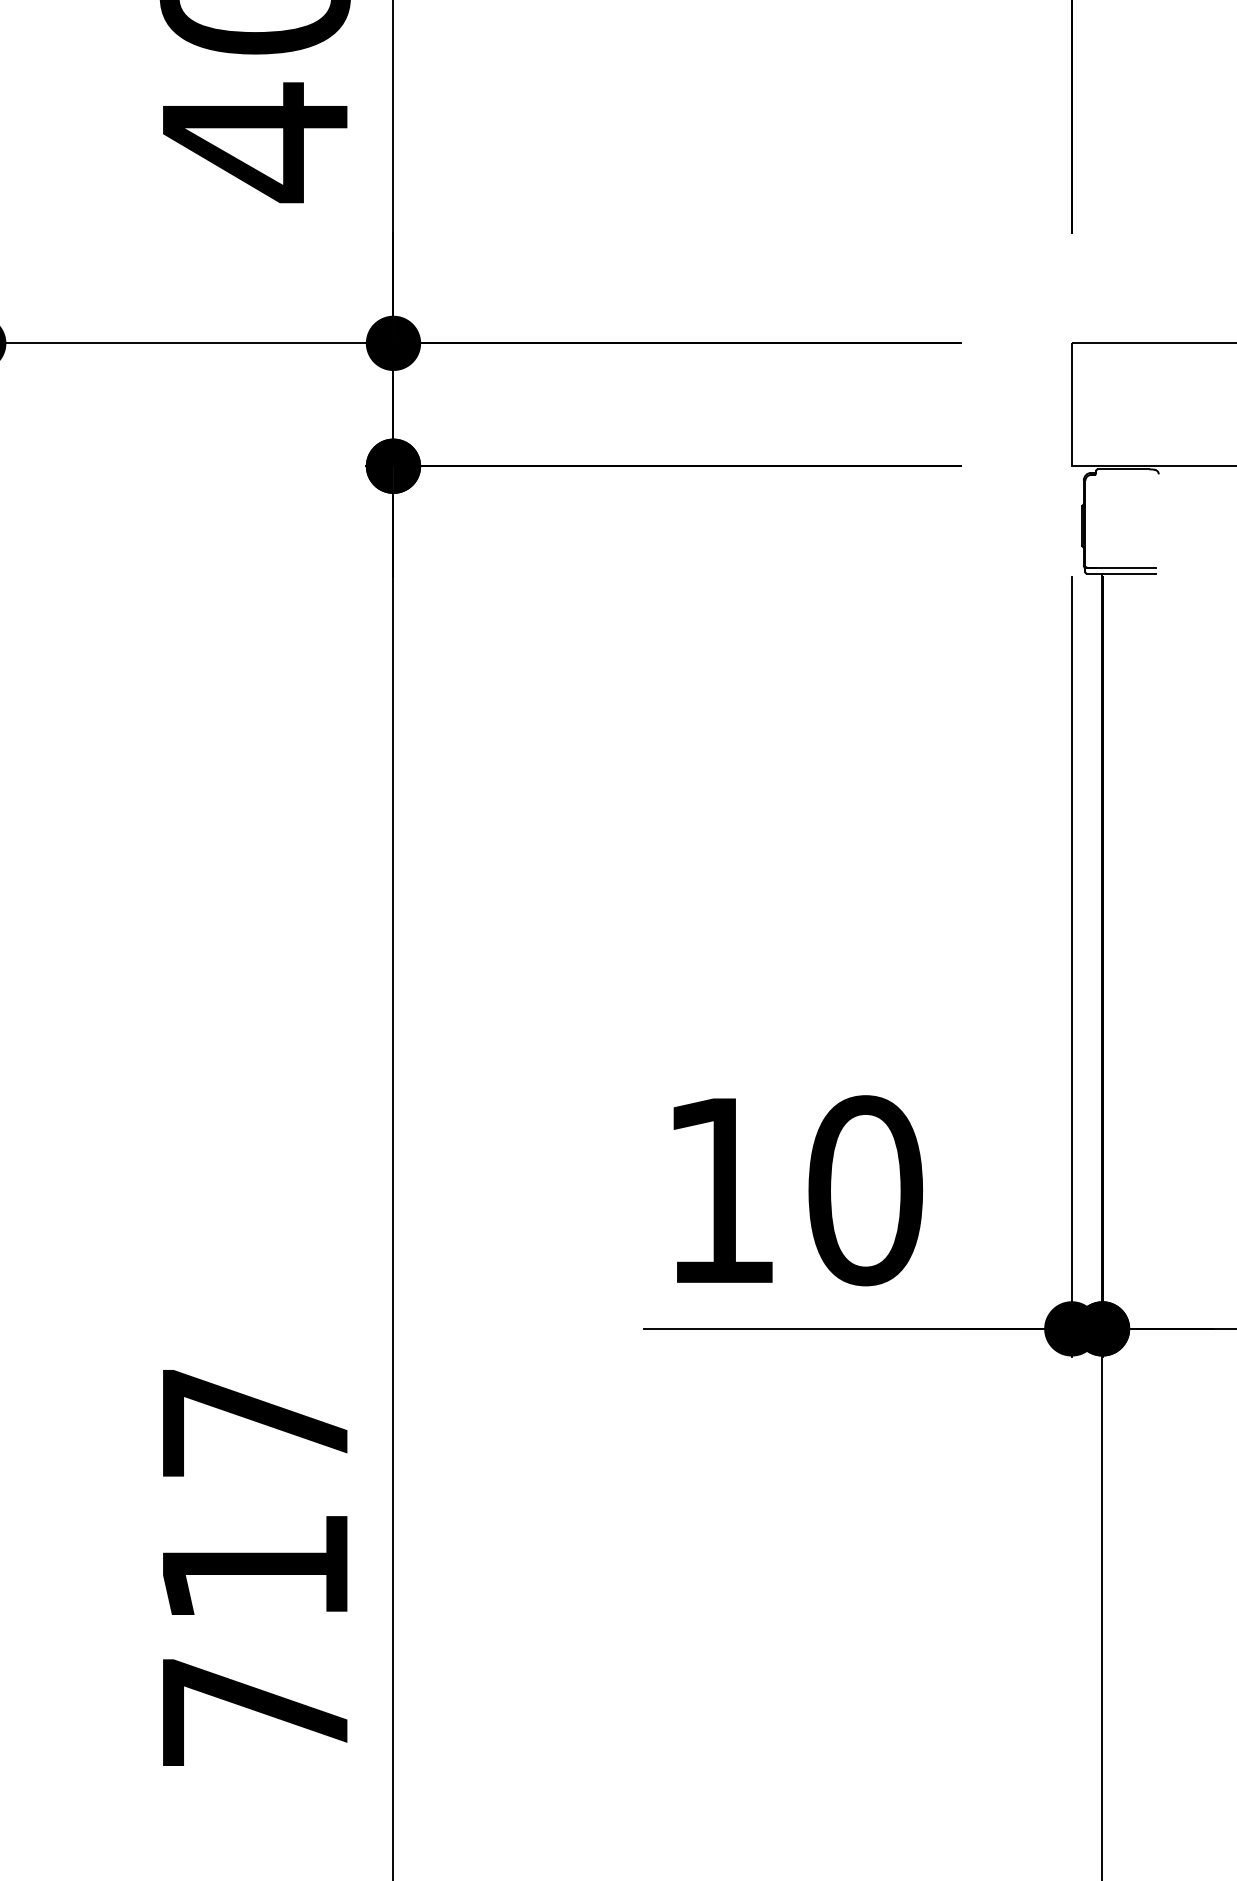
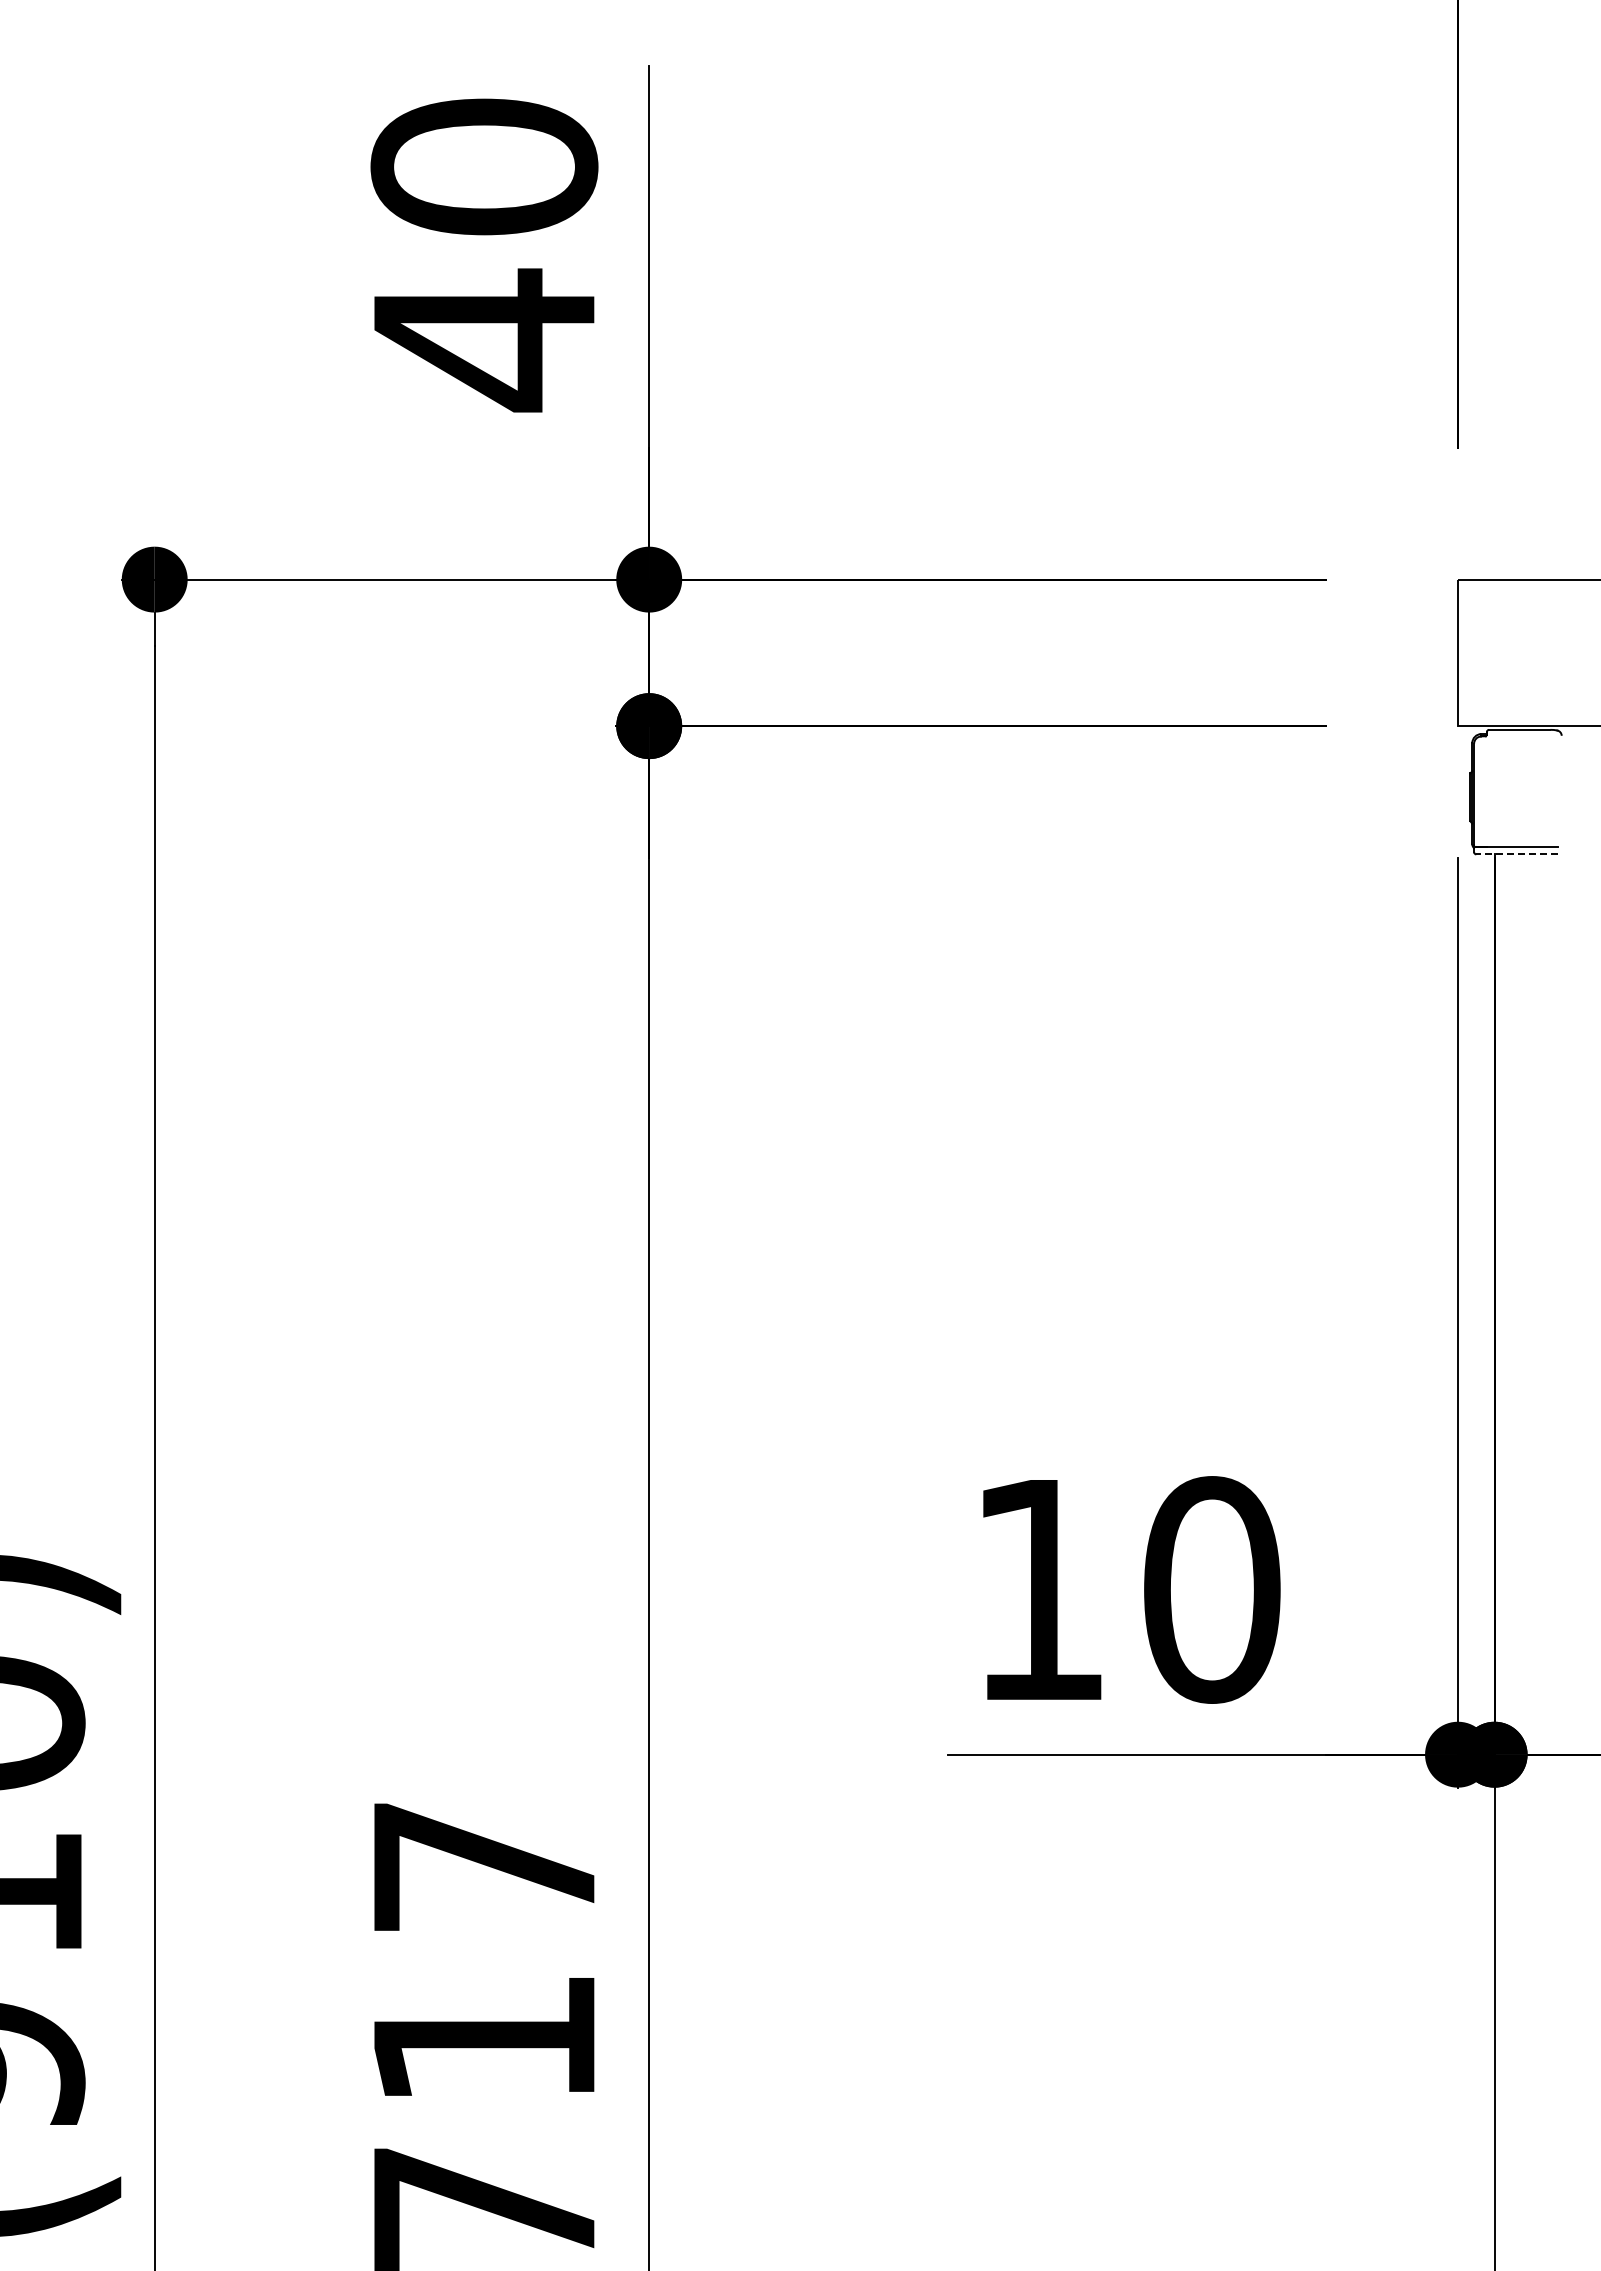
line: (1121, 573) -> (1517, 854), solid -> dashed

